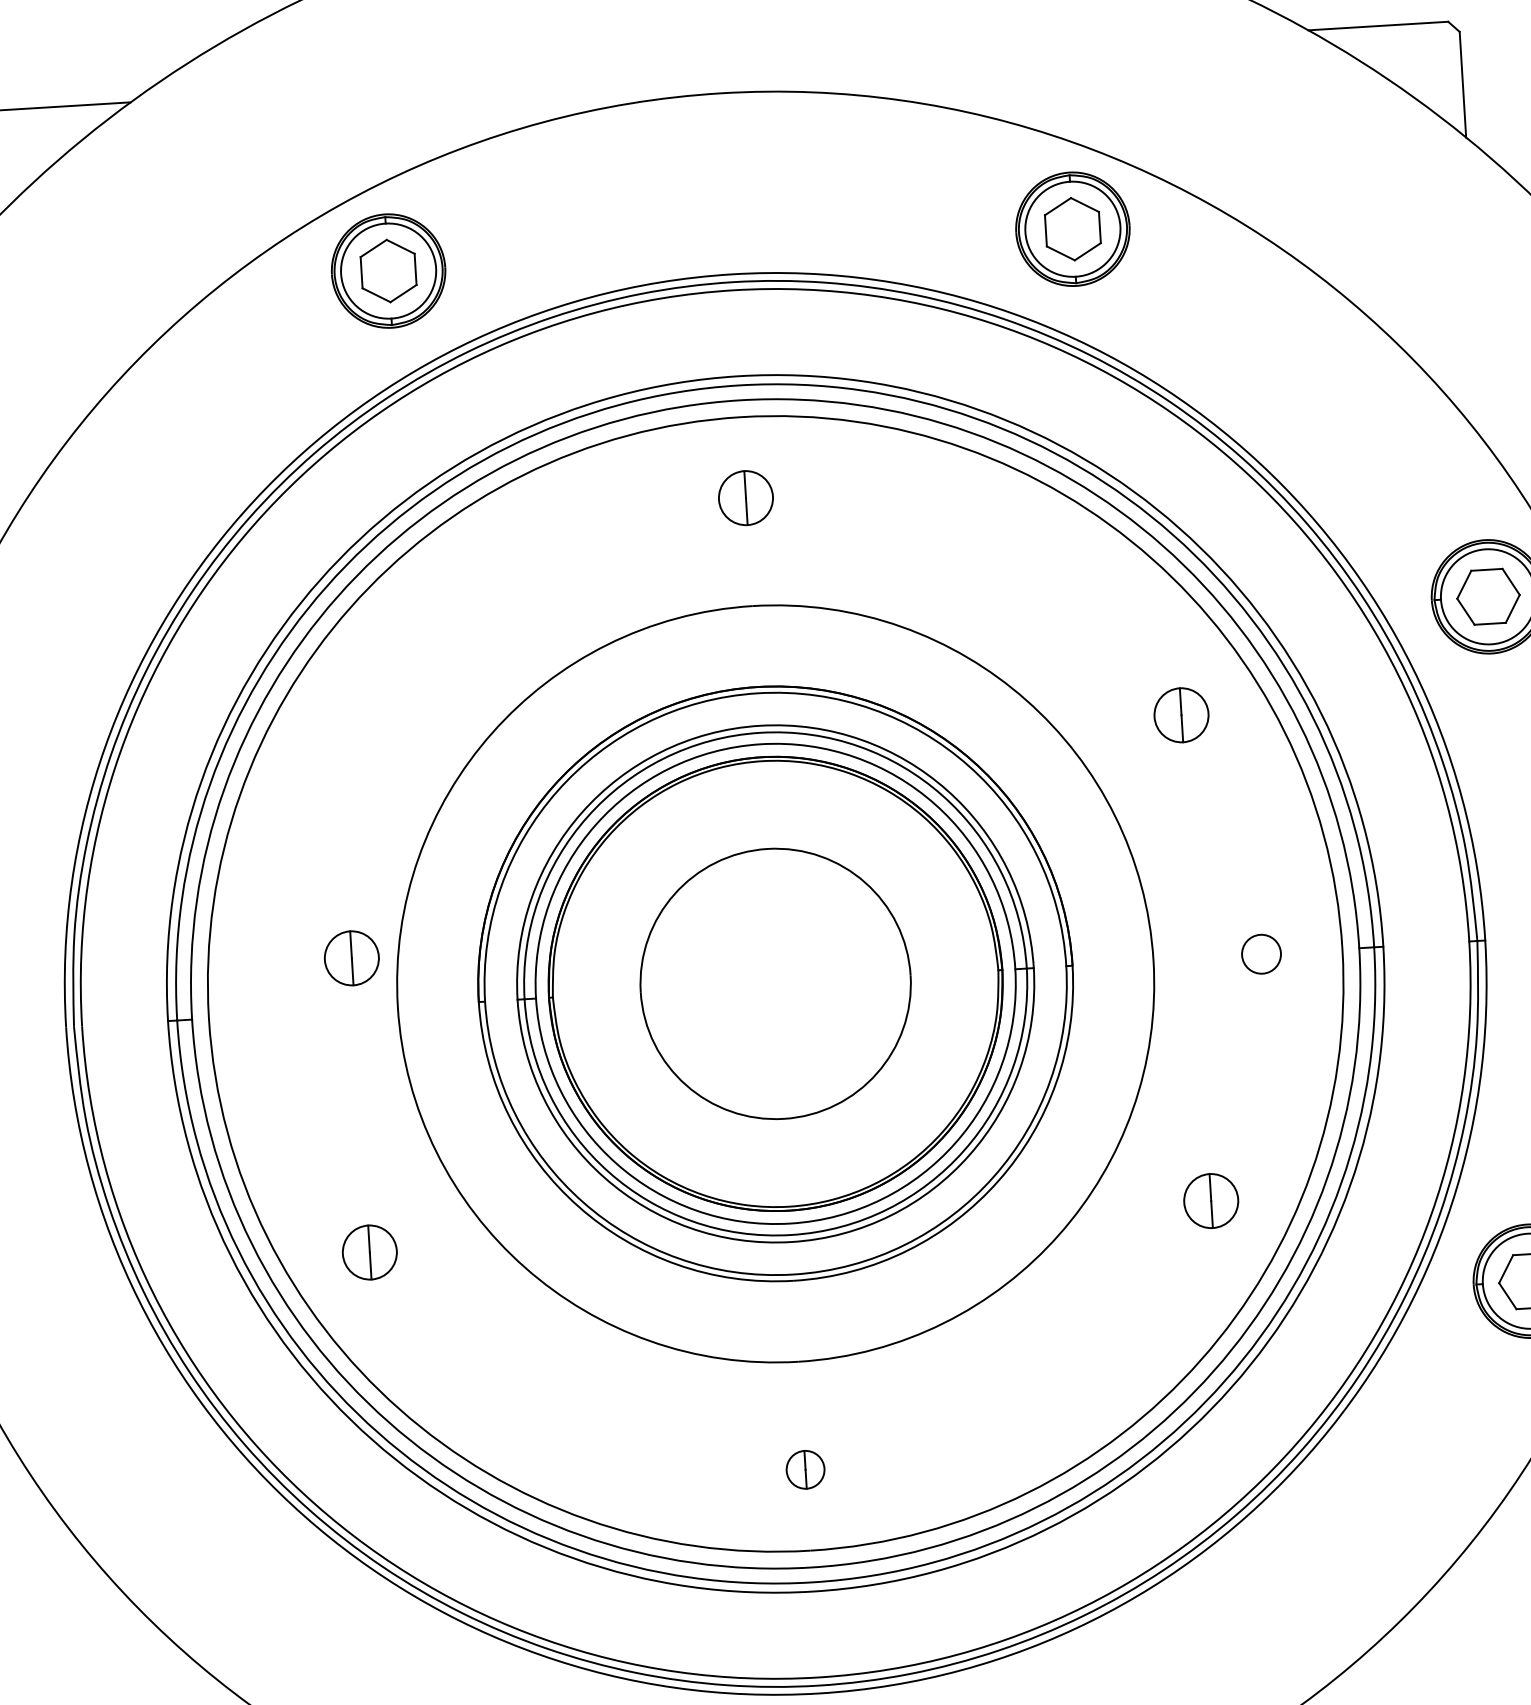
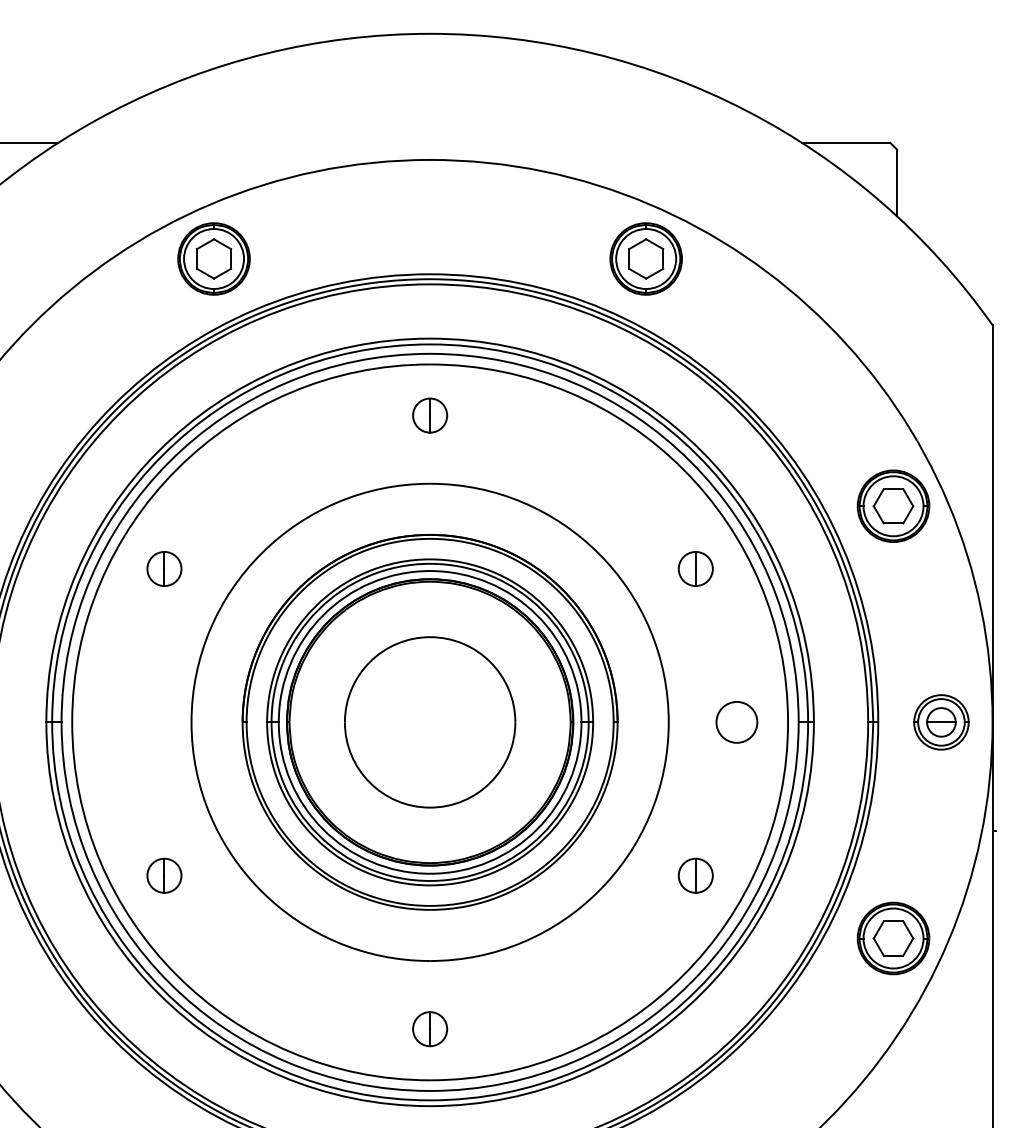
circle: (1260, 954) -> (736, 722), size x1.67
part: (351, 957) -> (164, 568), moved
part: (806, 1470) -> (430, 1029), size x1.43

